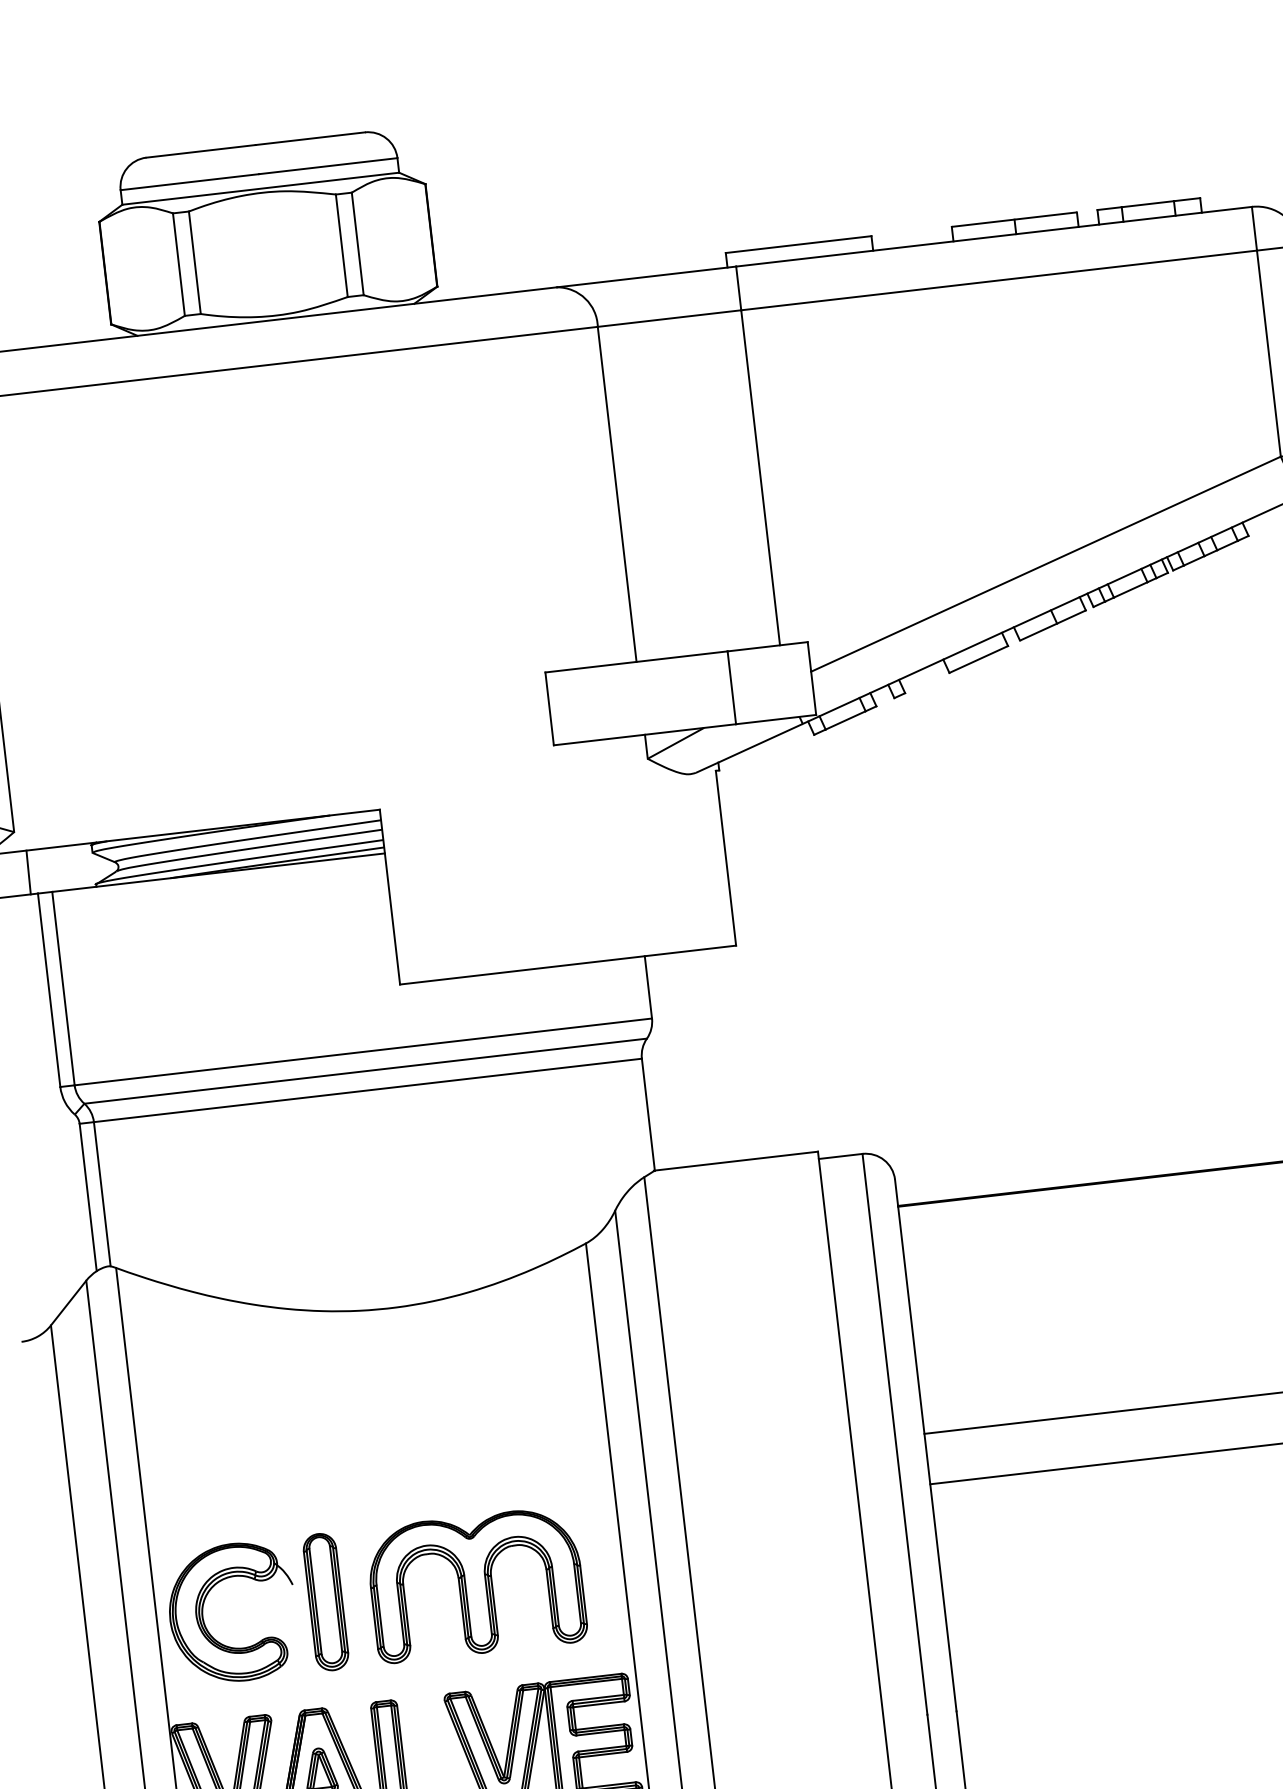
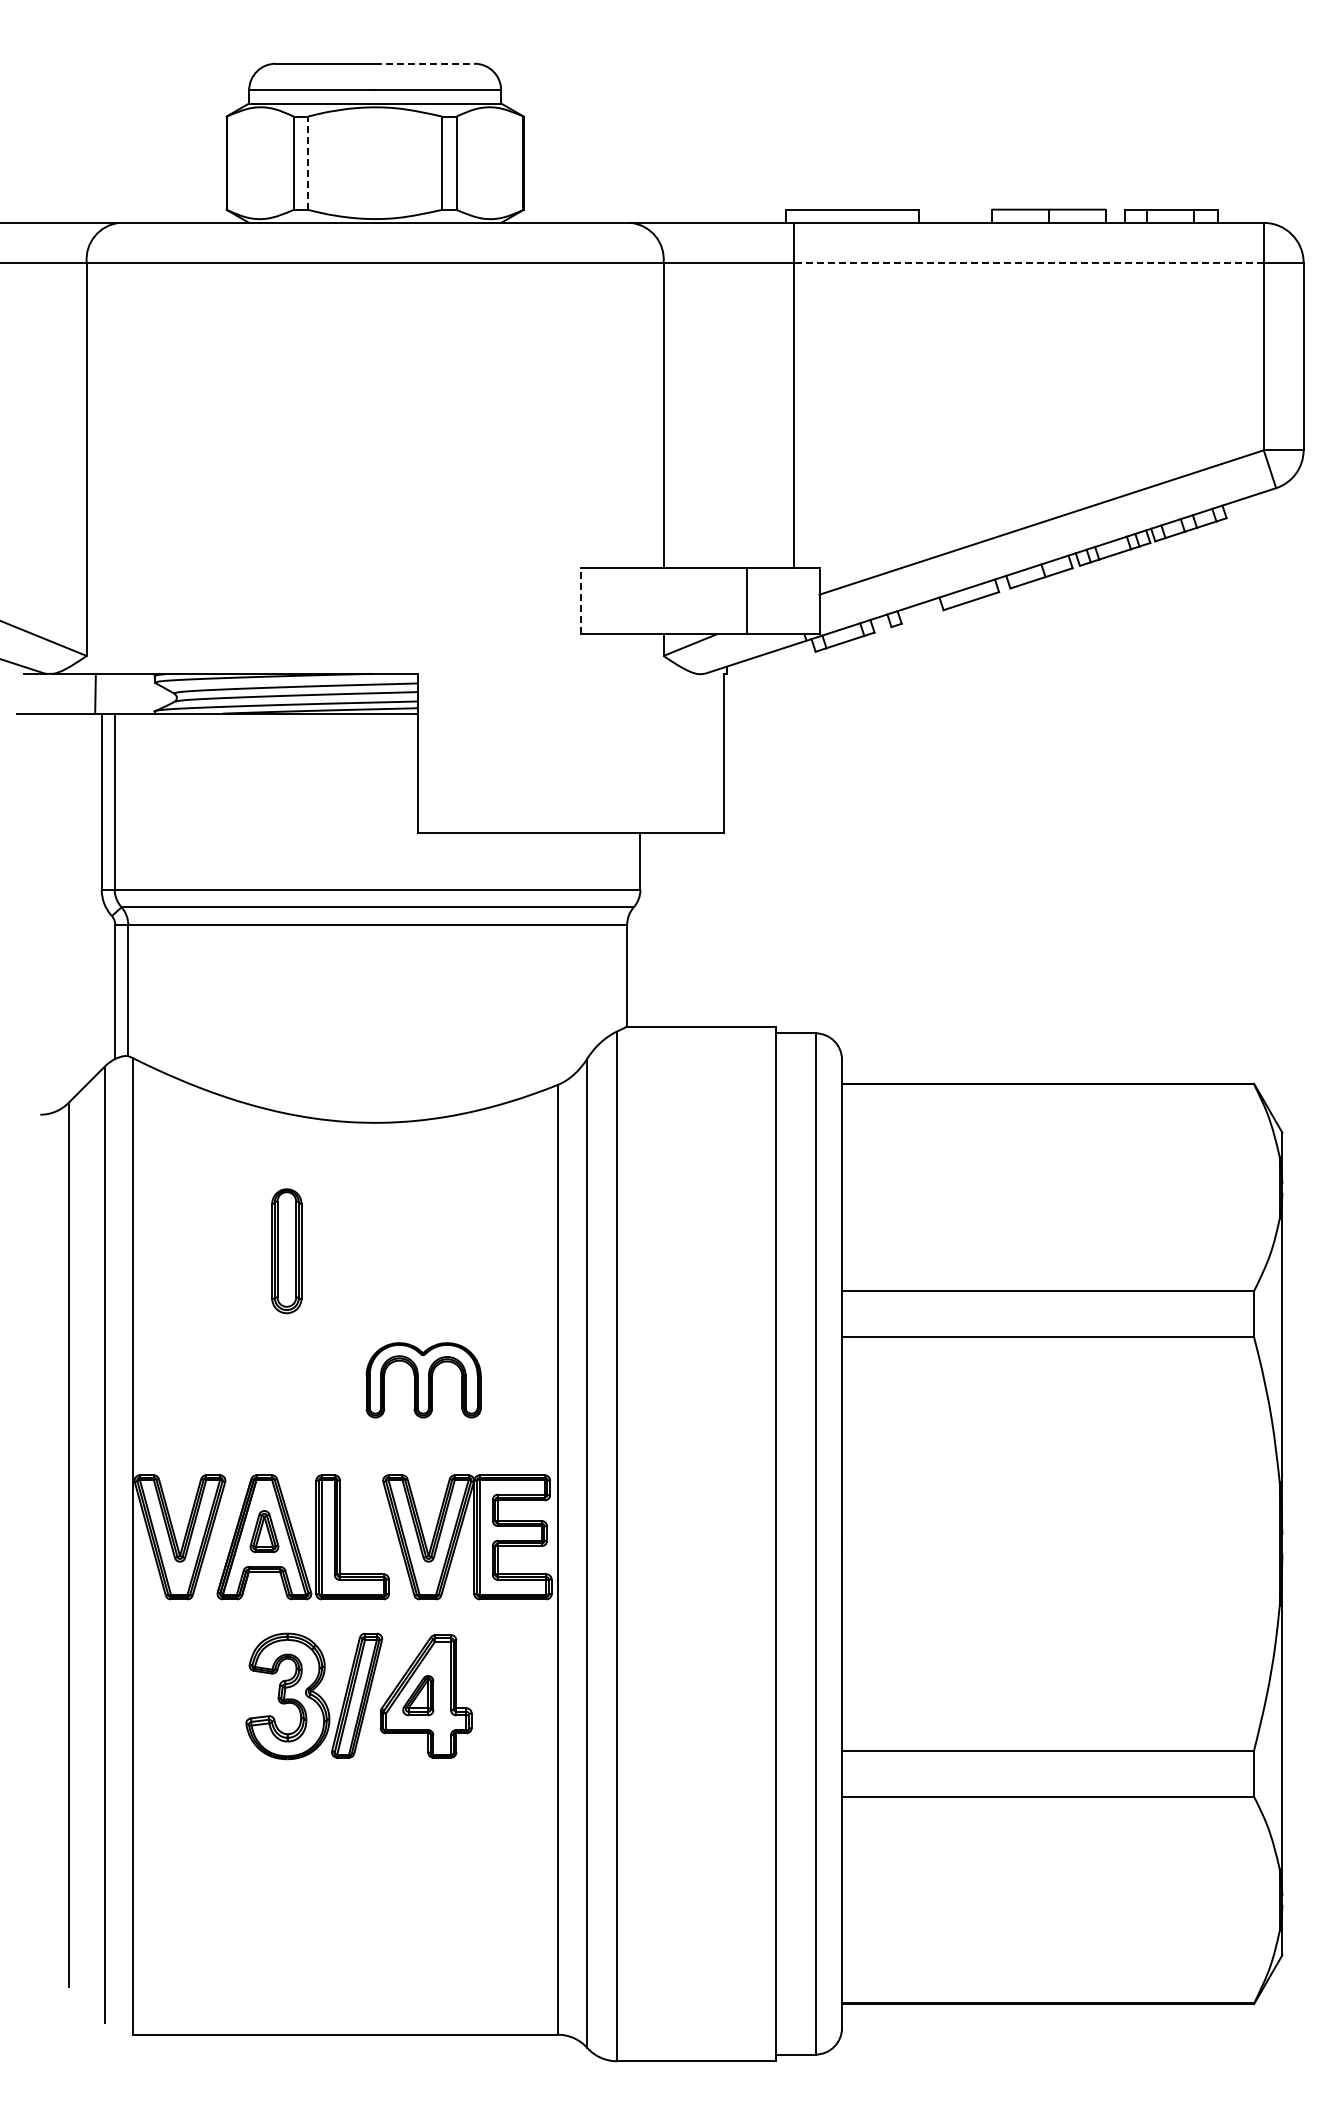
line: (309, 138) -> (424, 63), solid -> dashed
line: (195, 263) -> (308, 163), solid -> dashed
line: (999, 280) -> (1029, 262), solid -> dashed
line: (549, 708) -> (580, 600), solid -> dashed
part: (476, 1585) -> (423, 1380), size x0.6
part: (325, 1602) -> (286, 1251), moved
part: (205, 1624) -> (176, 1387), removed

